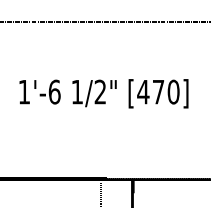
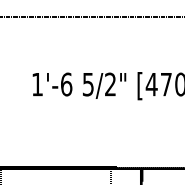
text: (76, 92) -> (87, 84), 1/2" -> 5/2"

